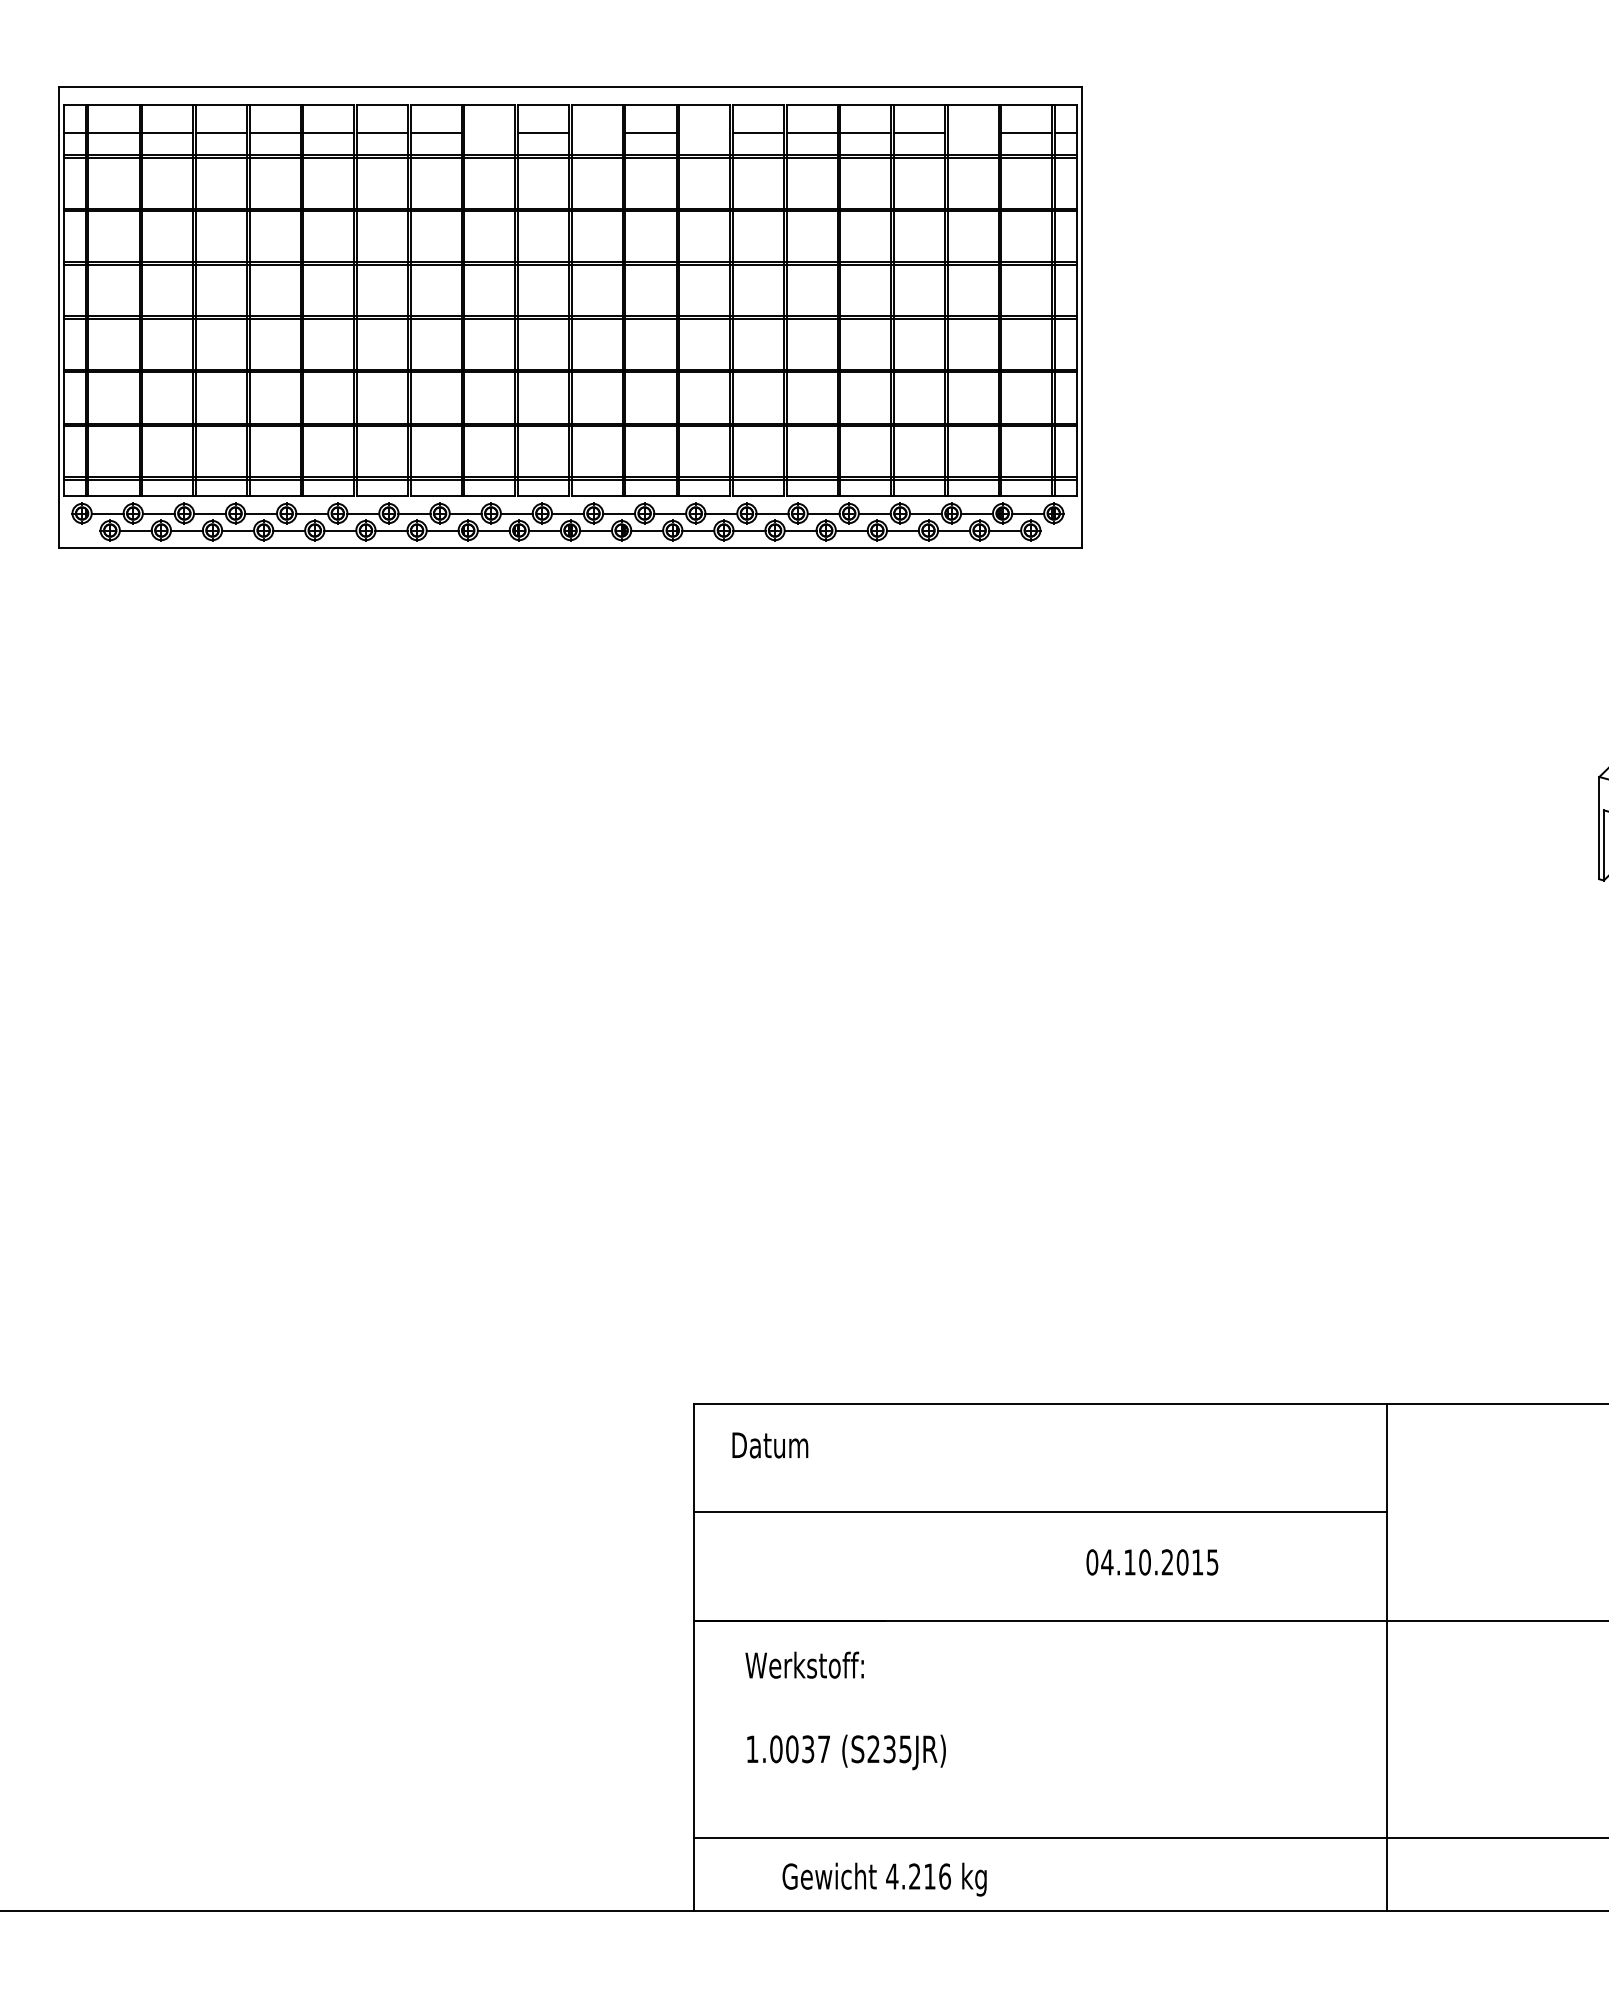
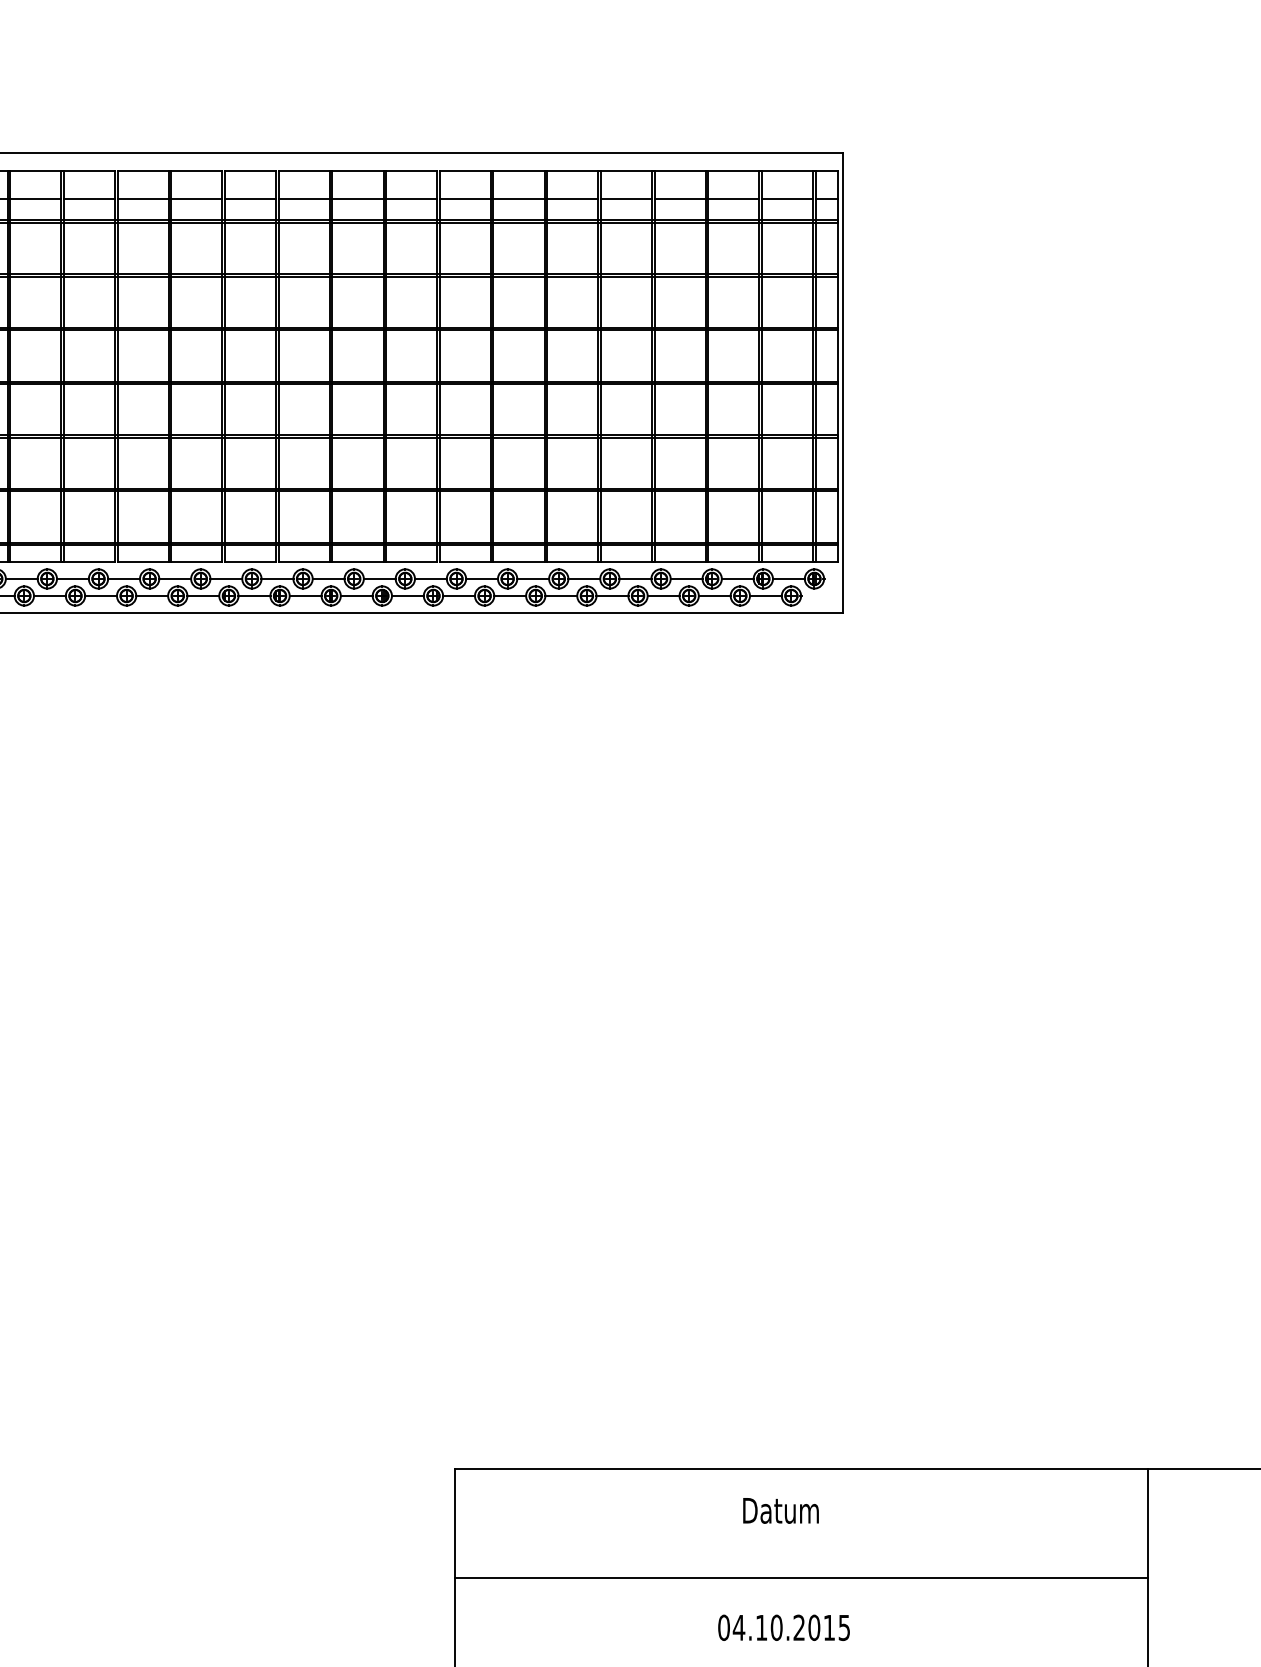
line: (489, 133) -> (250, 198), added
line: (596, 133) -> (357, 198), added
line: (704, 133) -> (465, 198), added
line: (972, 133) -> (733, 198), added
text: (770, 1445) -> (781, 1510), moved
text: (1152, 1562) -> (784, 1627), moved

